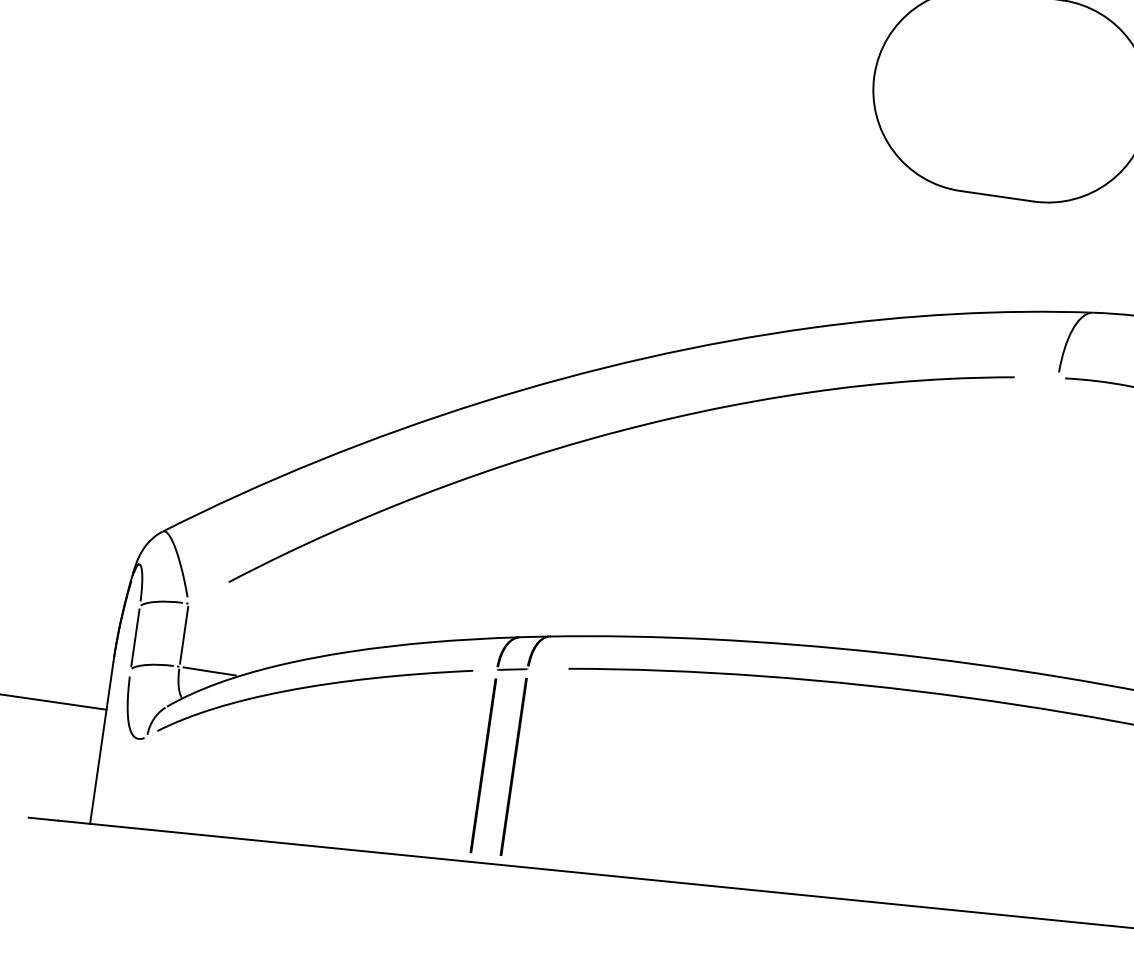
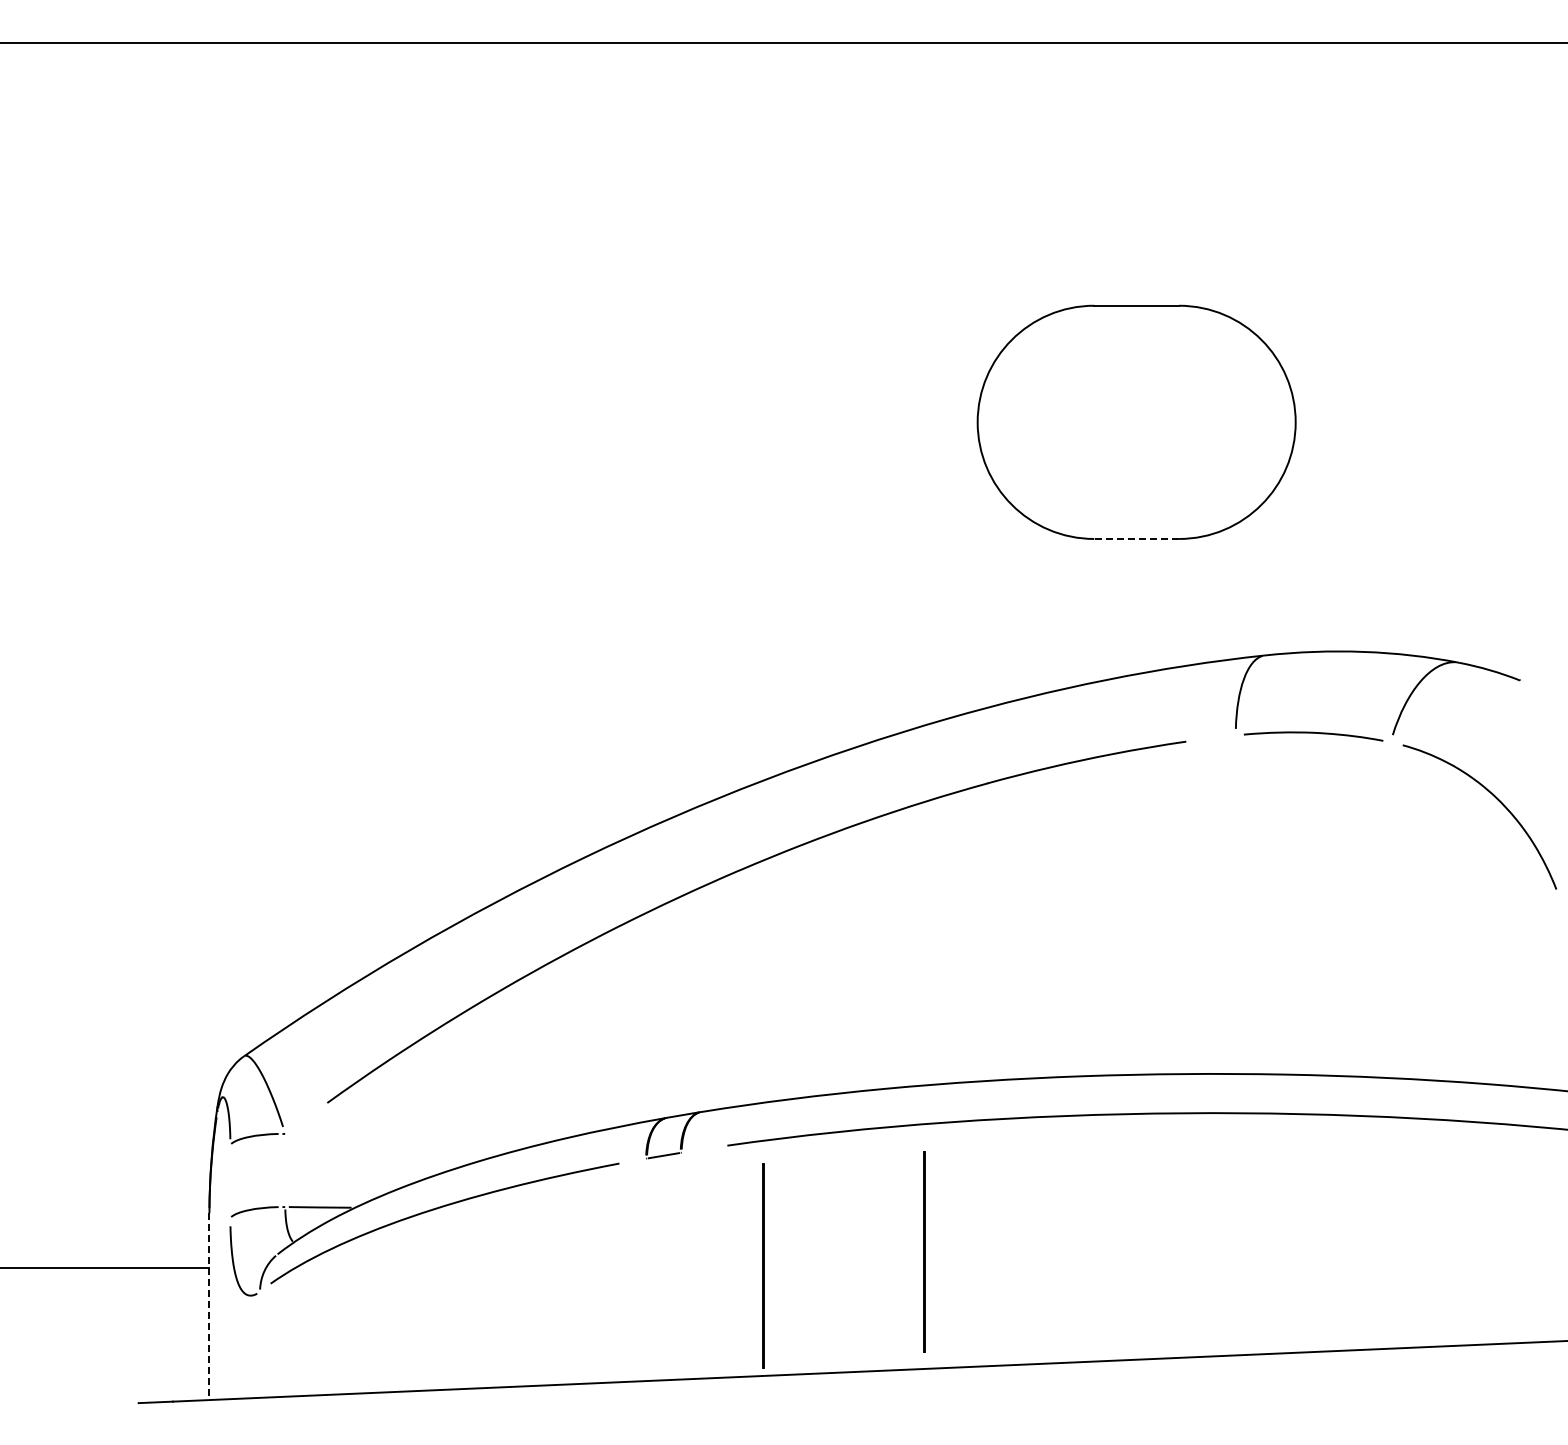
line: (996, 195) -> (1136, 538), solid -> dashed
line: (184, 635) -> (285, 1170), removed
line: (135, 637) -> (230, 1181), removed
line: (101, 744) -> (209, 1307), solid -> dashed
line: (483, 765) -> (924, 1251), moved
line: (514, 766) -> (763, 1265), moved

